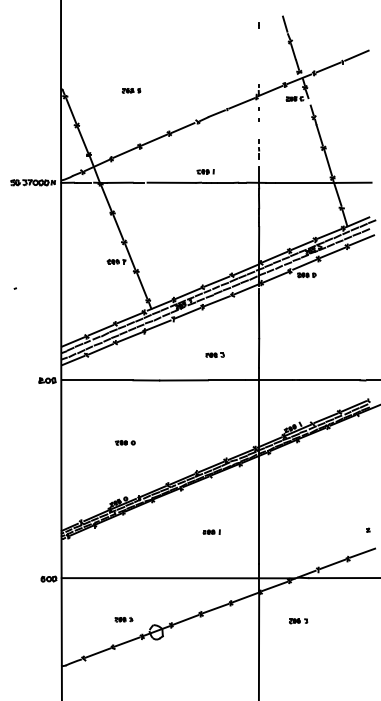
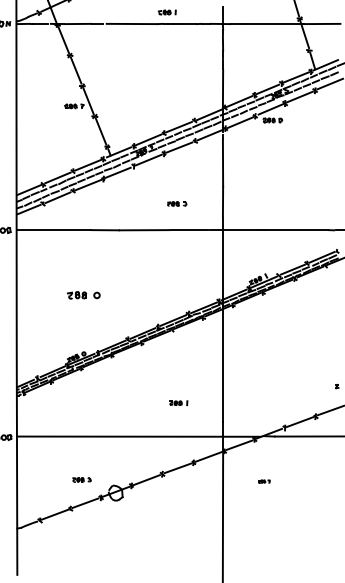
part: (124, 442) -> (82, 295), size x1.6
part: (211, 531) -> (178, 402), moved
part: (298, 621) -> (264, 481), size x0.6

